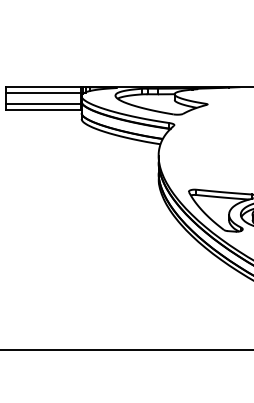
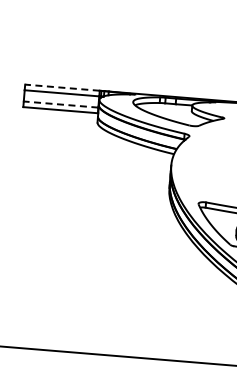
line: (43, 87) -> (62, 88), solid -> dashed
line: (43, 104) -> (60, 104), solid -> dashed

